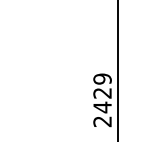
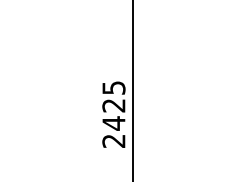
text: (102, 78) -> (113, 87), 2429 -> 2425

